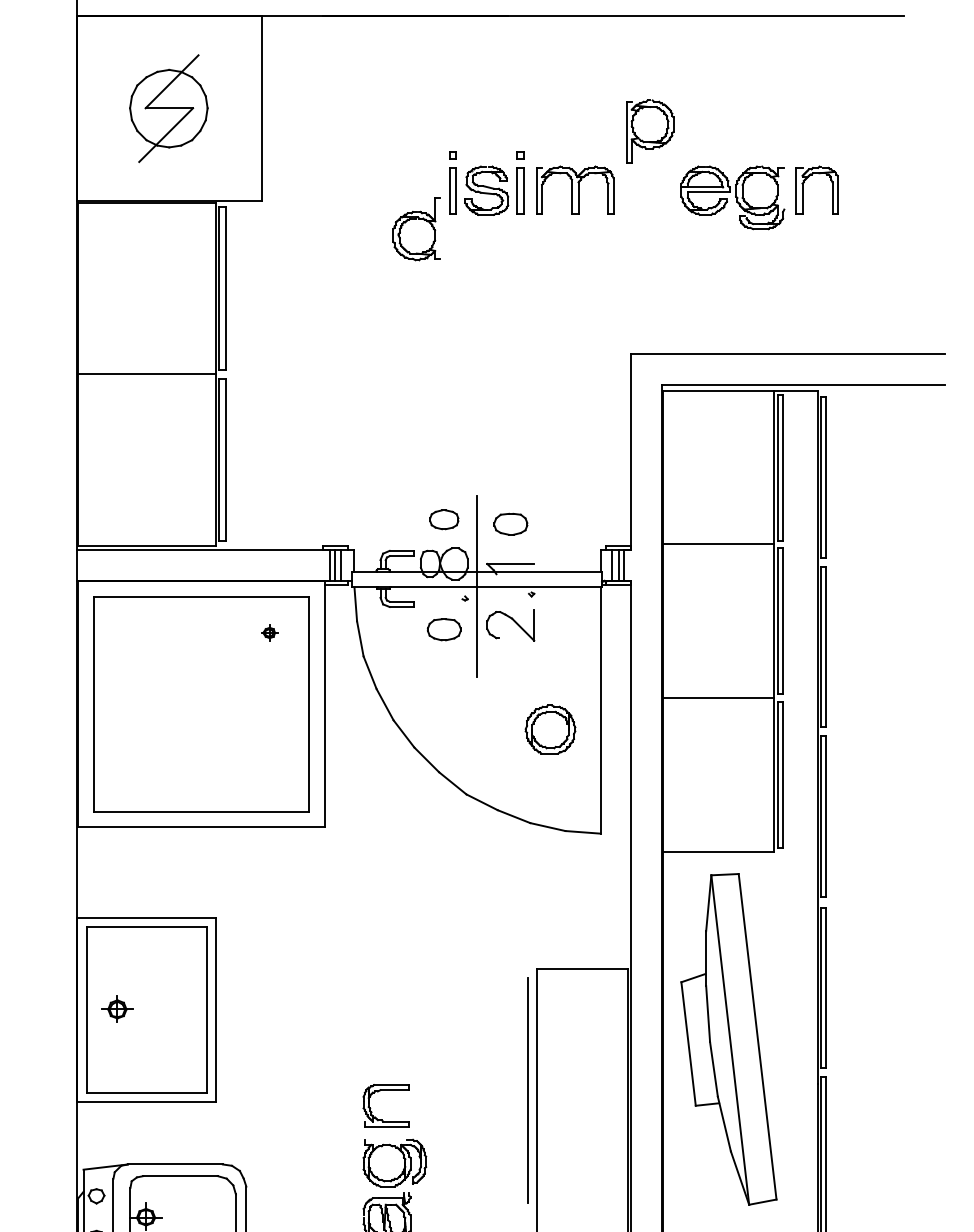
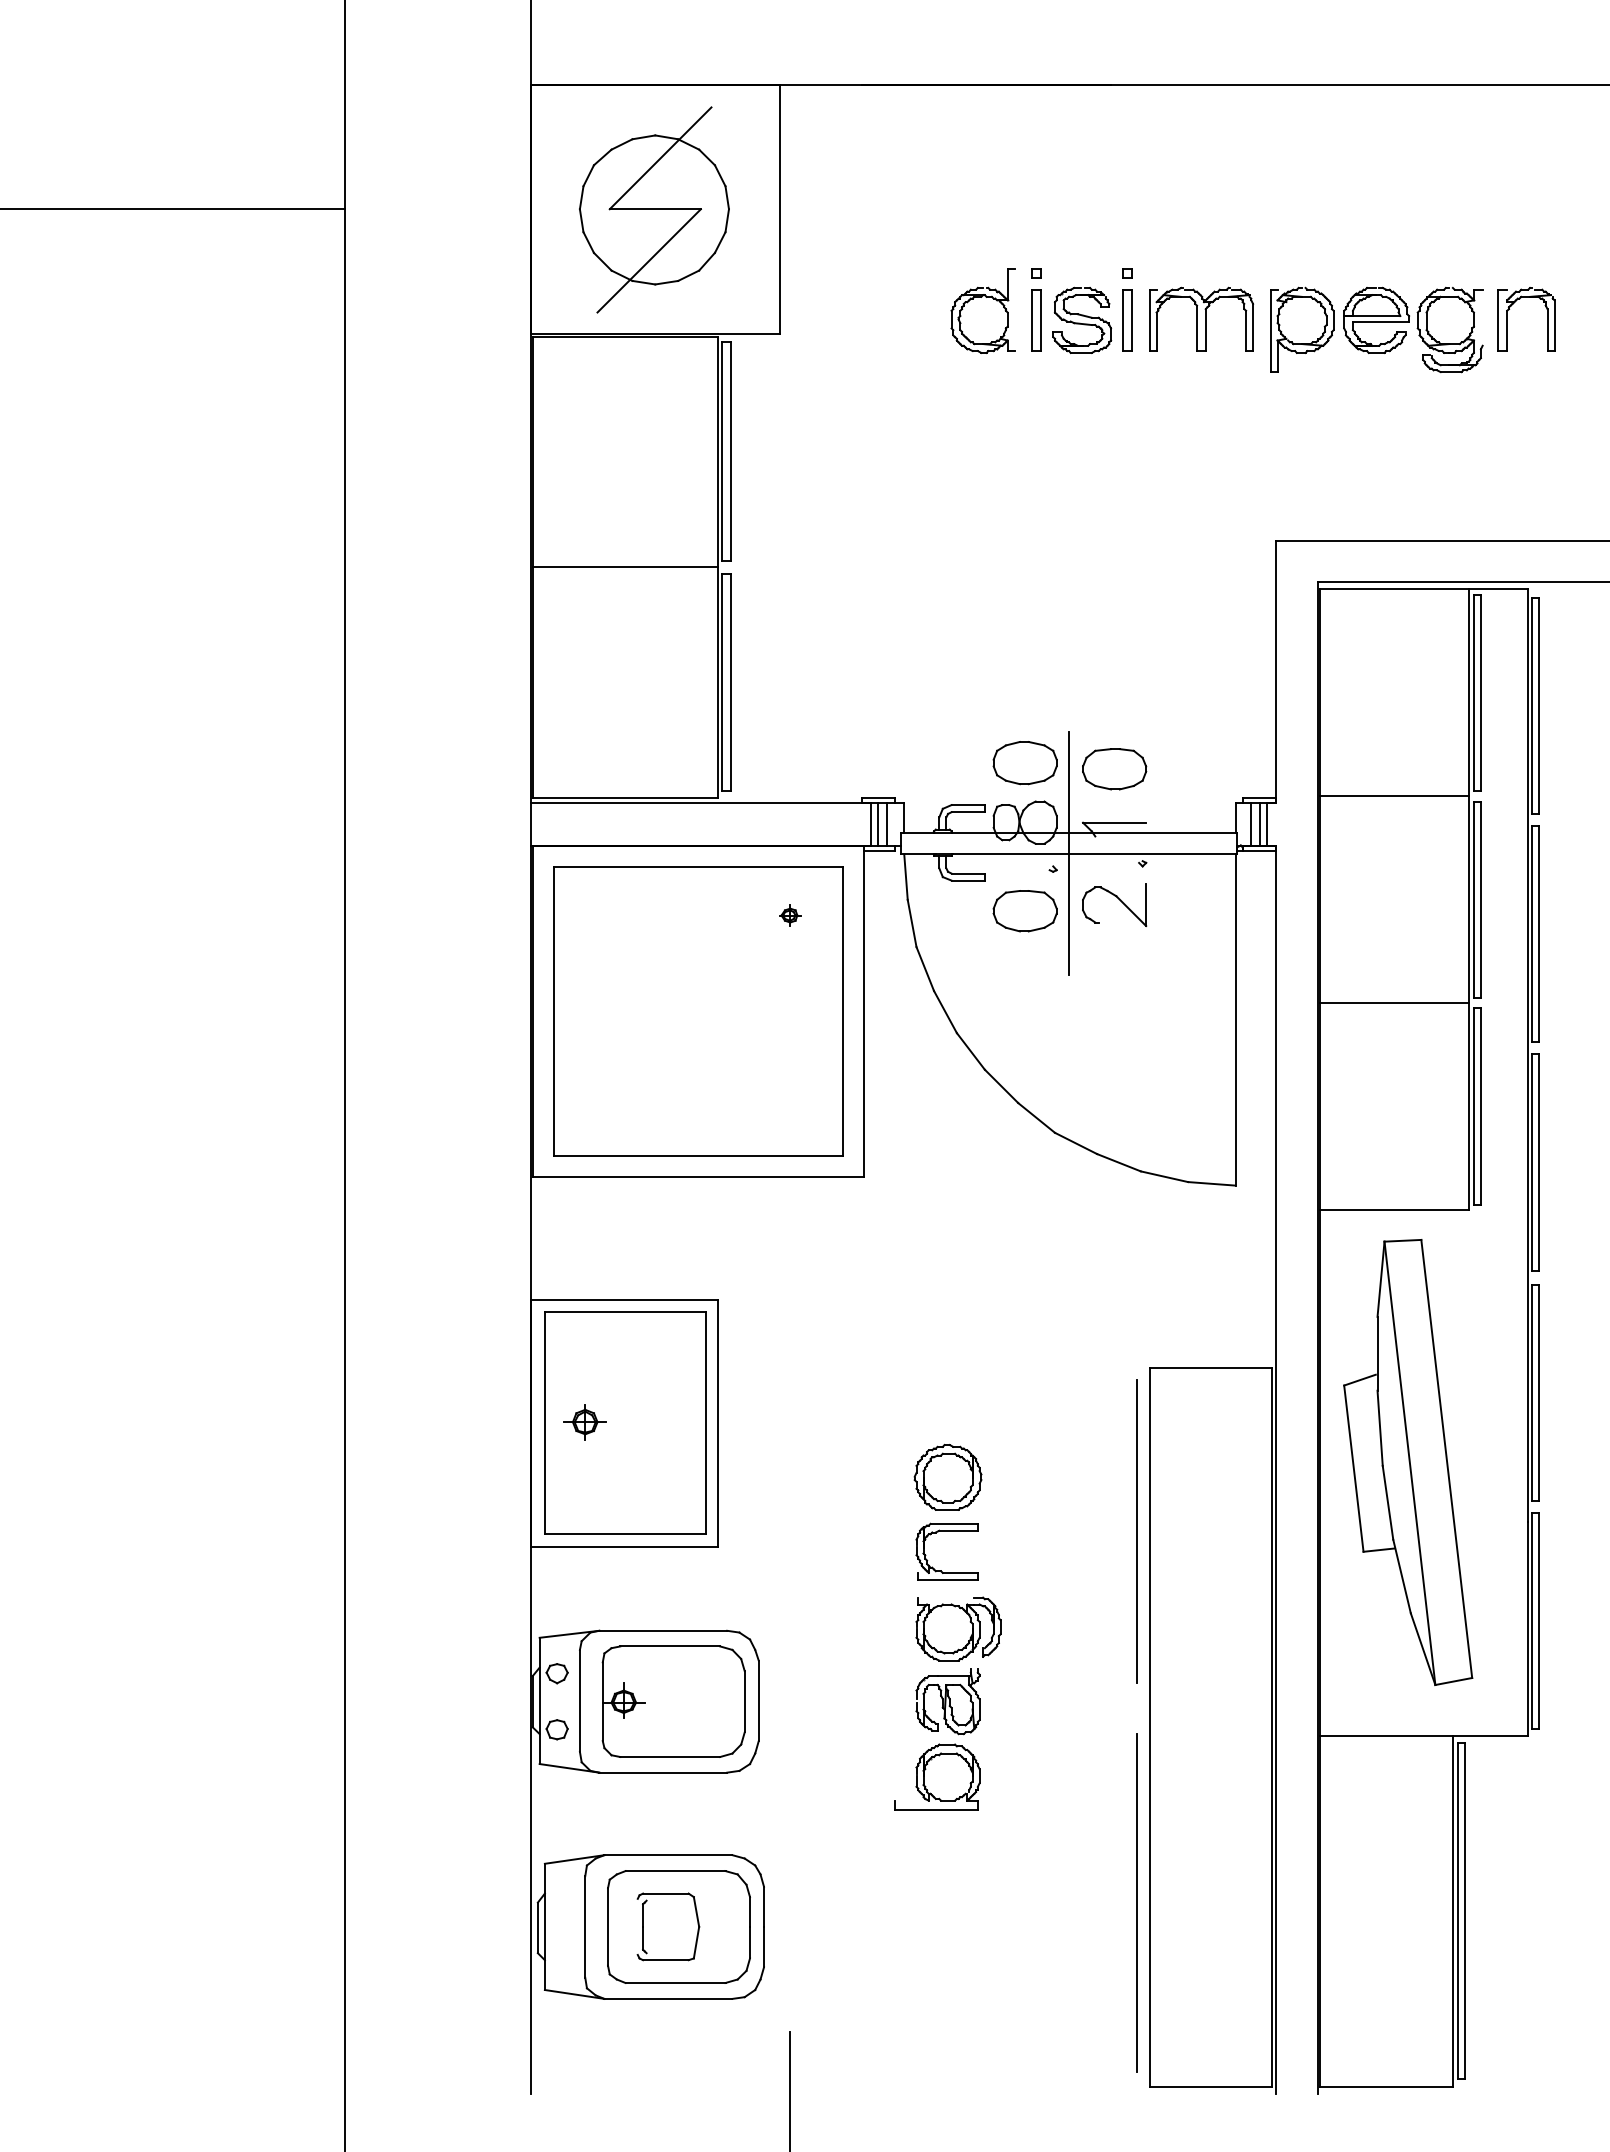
part: (168, 108) -> (654, 209), size x1.43
part: (650, 131) -> (1302, 329), moved
part: (416, 228) -> (982, 310), moved
part: (443, 519) -> (1024, 763), size x1.67
part: (510, 524) -> (1114, 769), size x1.43
part: (443, 629) -> (1024, 911), size x1.43
part: (550, 729) -> (947, 1477), moved

